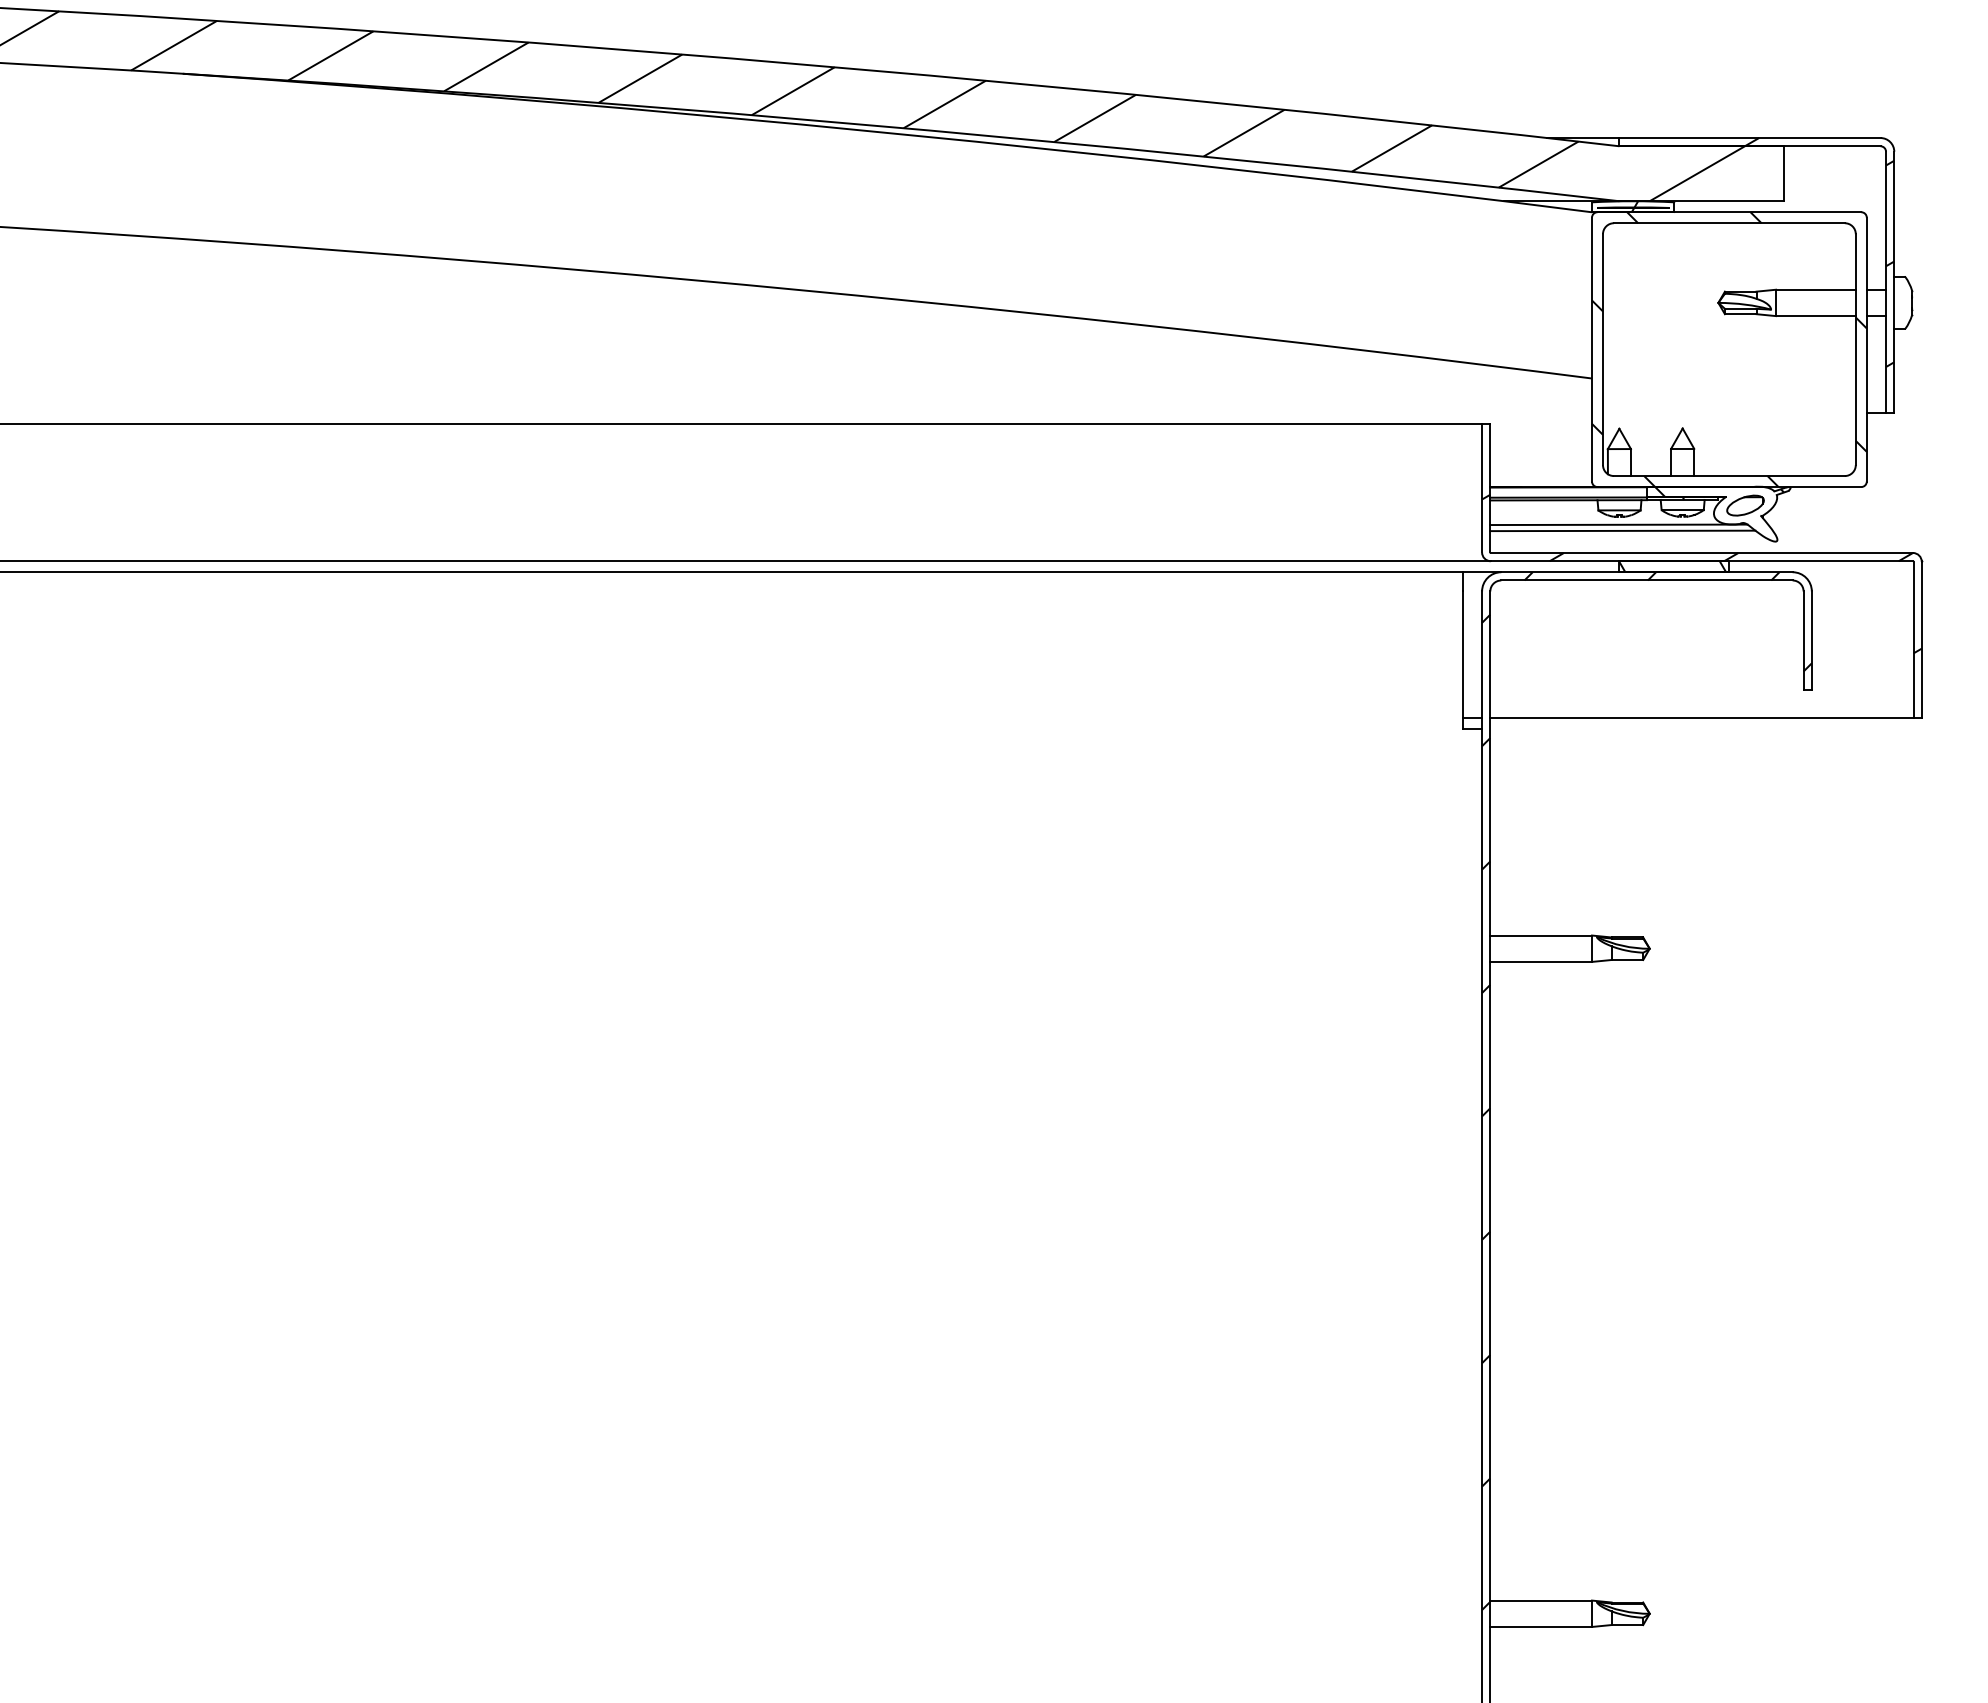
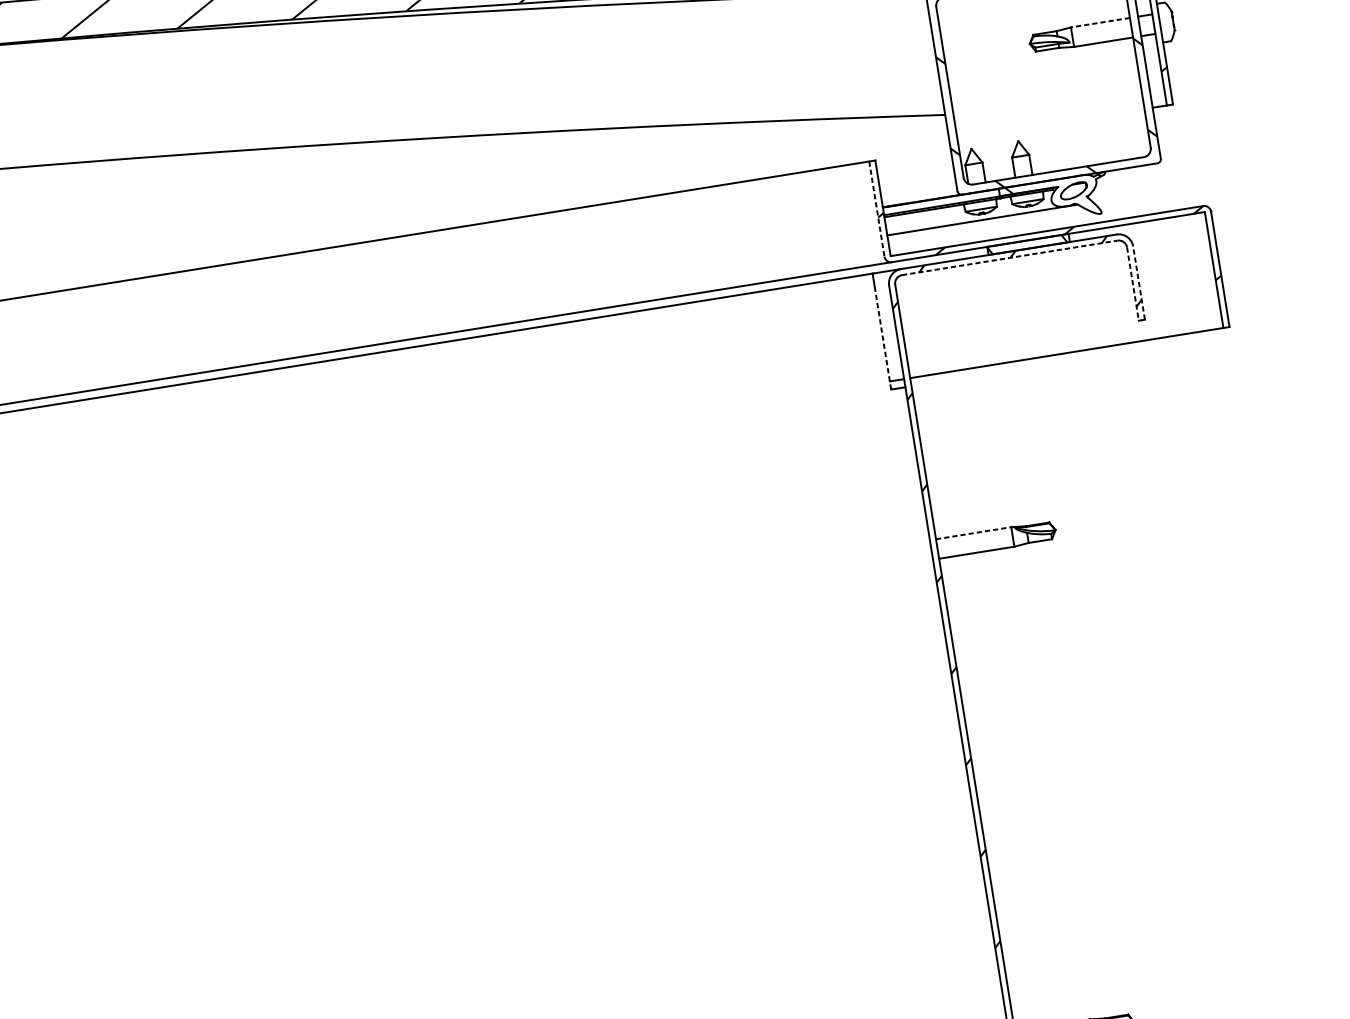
line: (1815, 289) -> (1100, 22), solid -> dashed
line: (1482, 488) -> (877, 209), solid -> dashed
line: (1622, 530) -> (985, 223), removed
line: (1646, 580) -> (1009, 257), solid -> dashed
line: (1811, 640) -> (1138, 282), solid -> dashed
line: (1803, 641) -> (1132, 284), solid -> dashed
line: (1462, 660) -> (882, 338), solid -> dashed
line: (1541, 935) -> (973, 533), solid -> dashed

